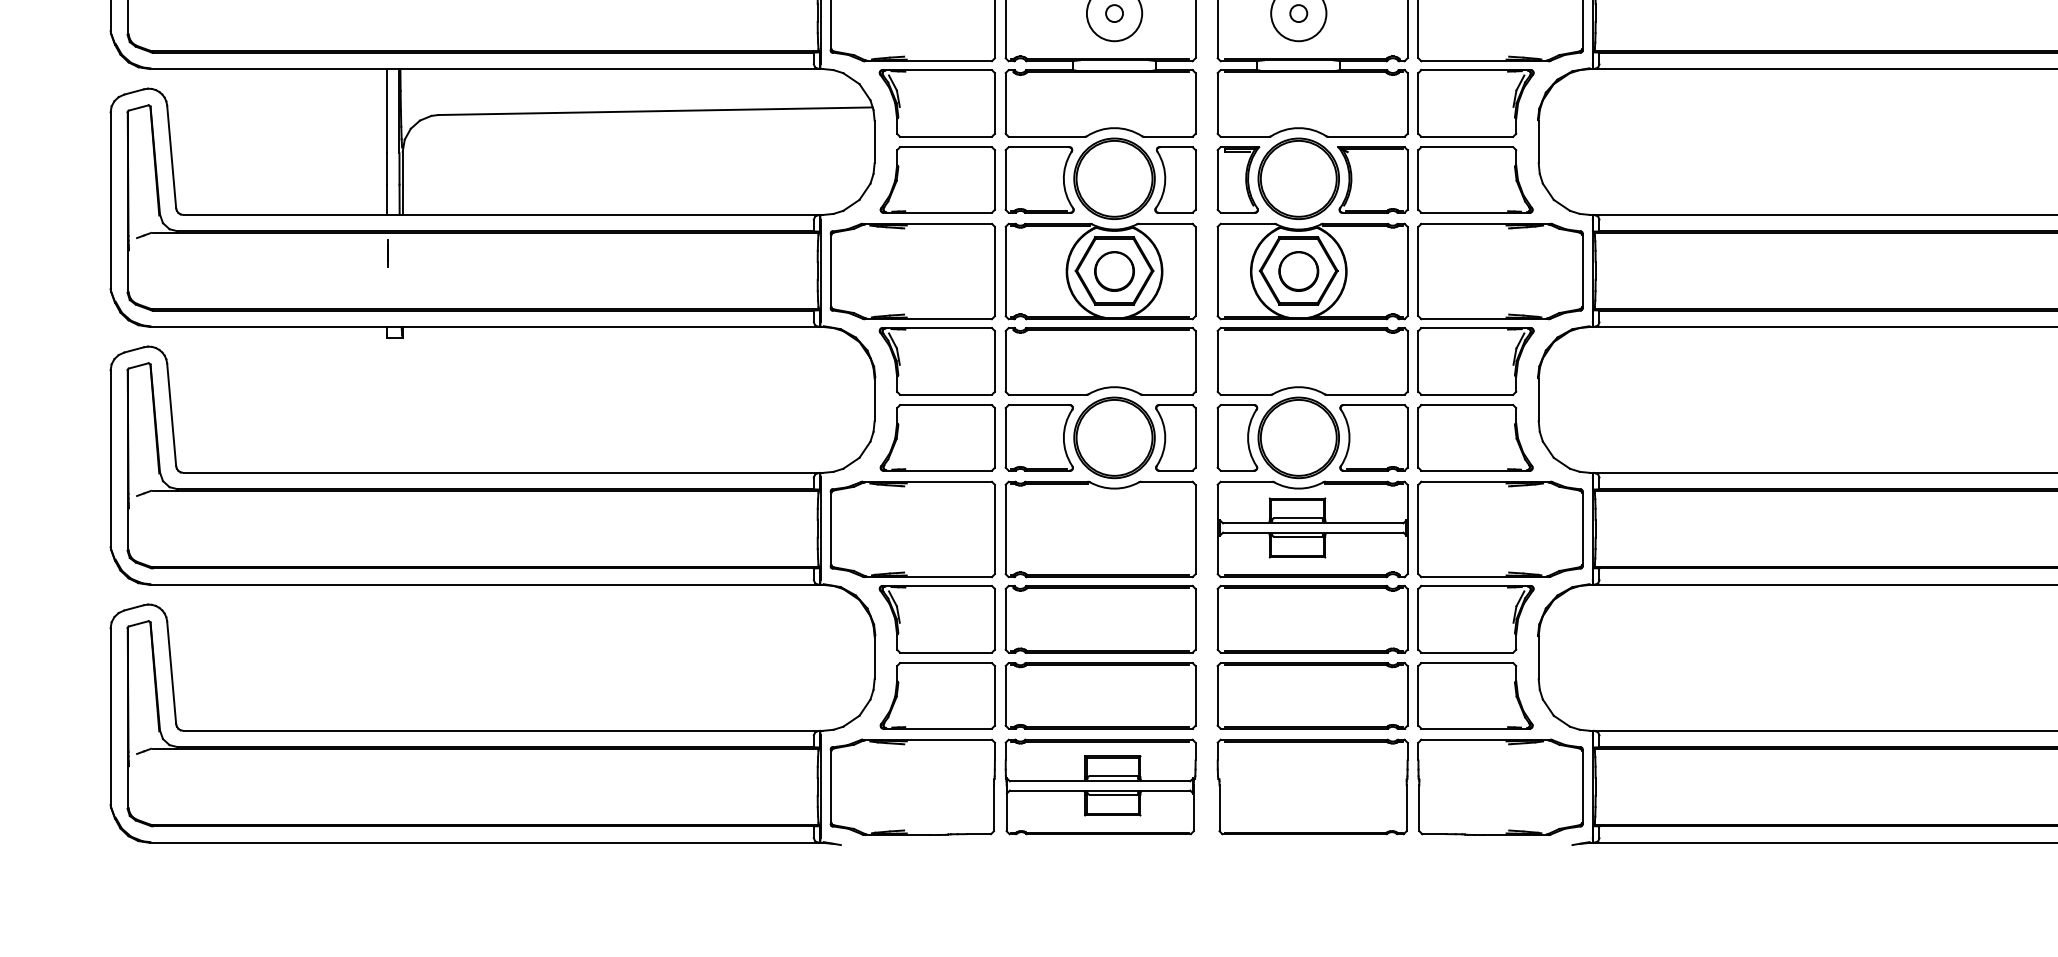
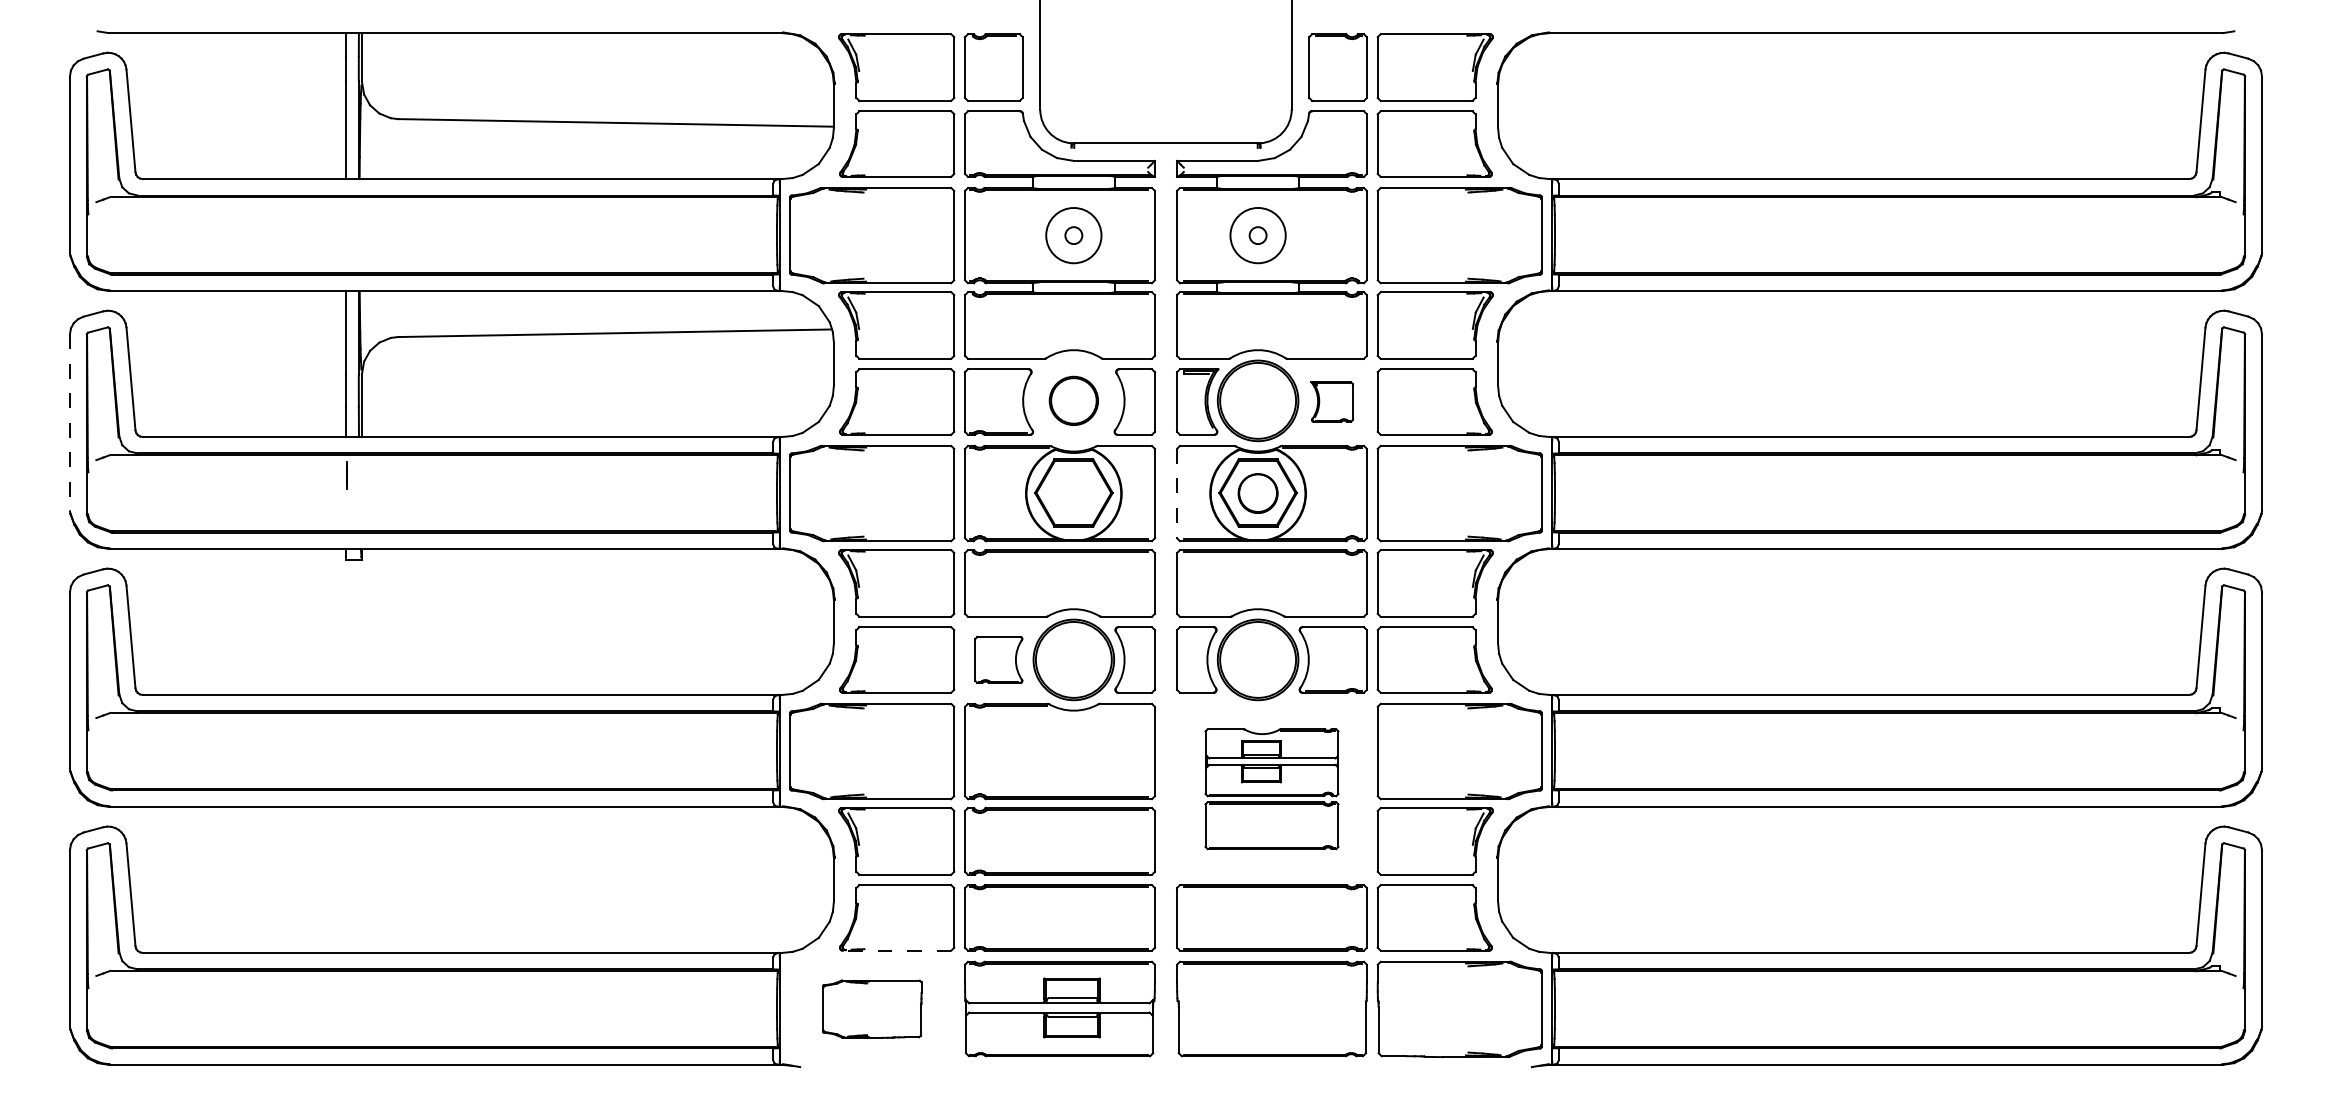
part: (1114, 178) -> (1073, 400), size x0.6
part: (1372, 179) -> (1331, 401), size x0.6
line: (110, 201) -> (69, 423), solid -> dashed
circle: (1114, 271) -> (1073, 493), removed
line: (1218, 271) -> (1177, 493), solid -> dashed
part: (1039, 437) -> (998, 659), size x0.7
part: (1312, 566) -> (1271, 788), size x0.7
line: (937, 728) -> (896, 950), solid -> dashed
part: (913, 786) -> (872, 1008), size x0.6

